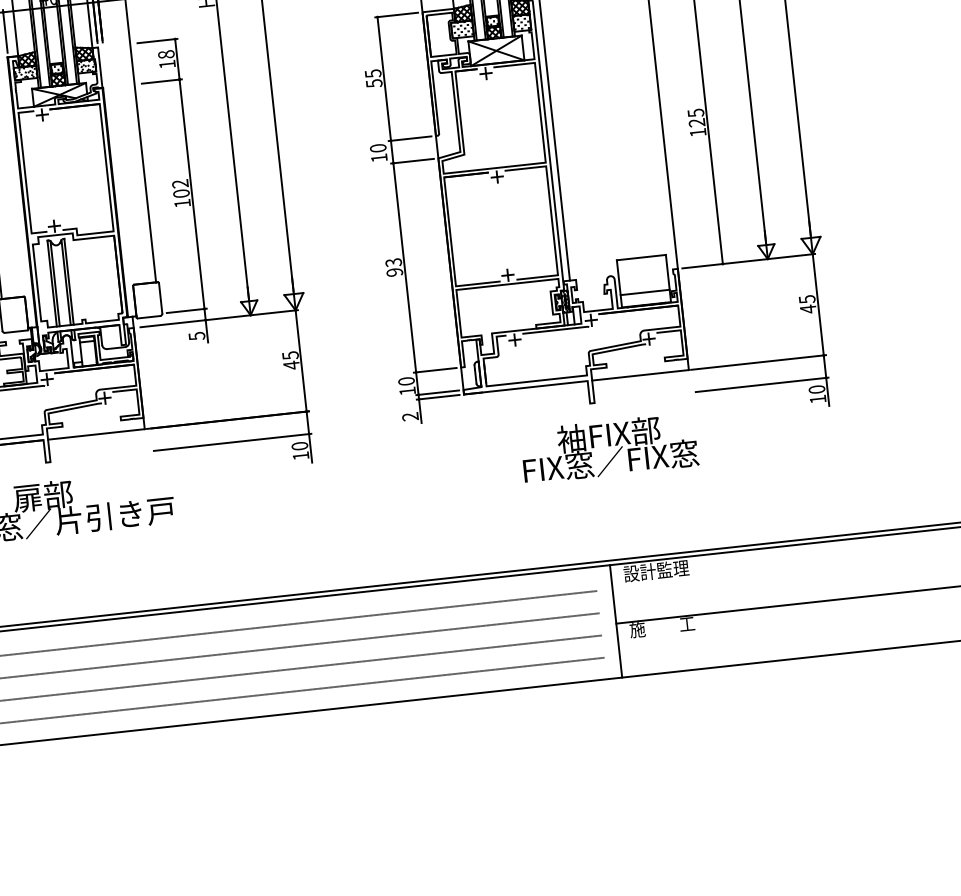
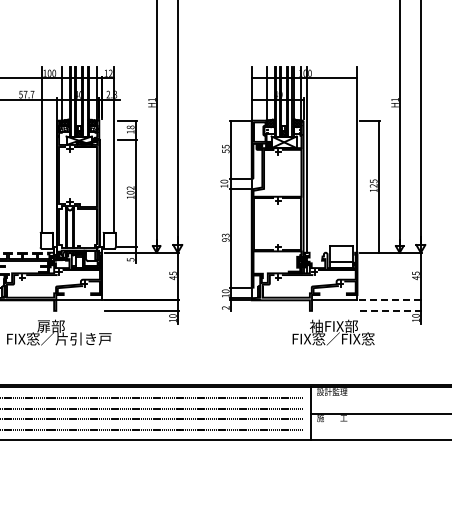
line: (759, 362) -> (390, 300), solid -> dashed
line: (763, 383) -> (391, 310), solid -> dashed
text: (609, 448) -> (333, 332), moved

